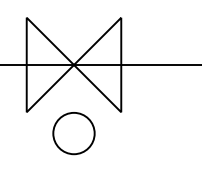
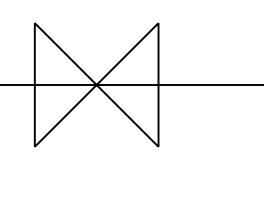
circle: (73, 133) -> (96, 174), removed

